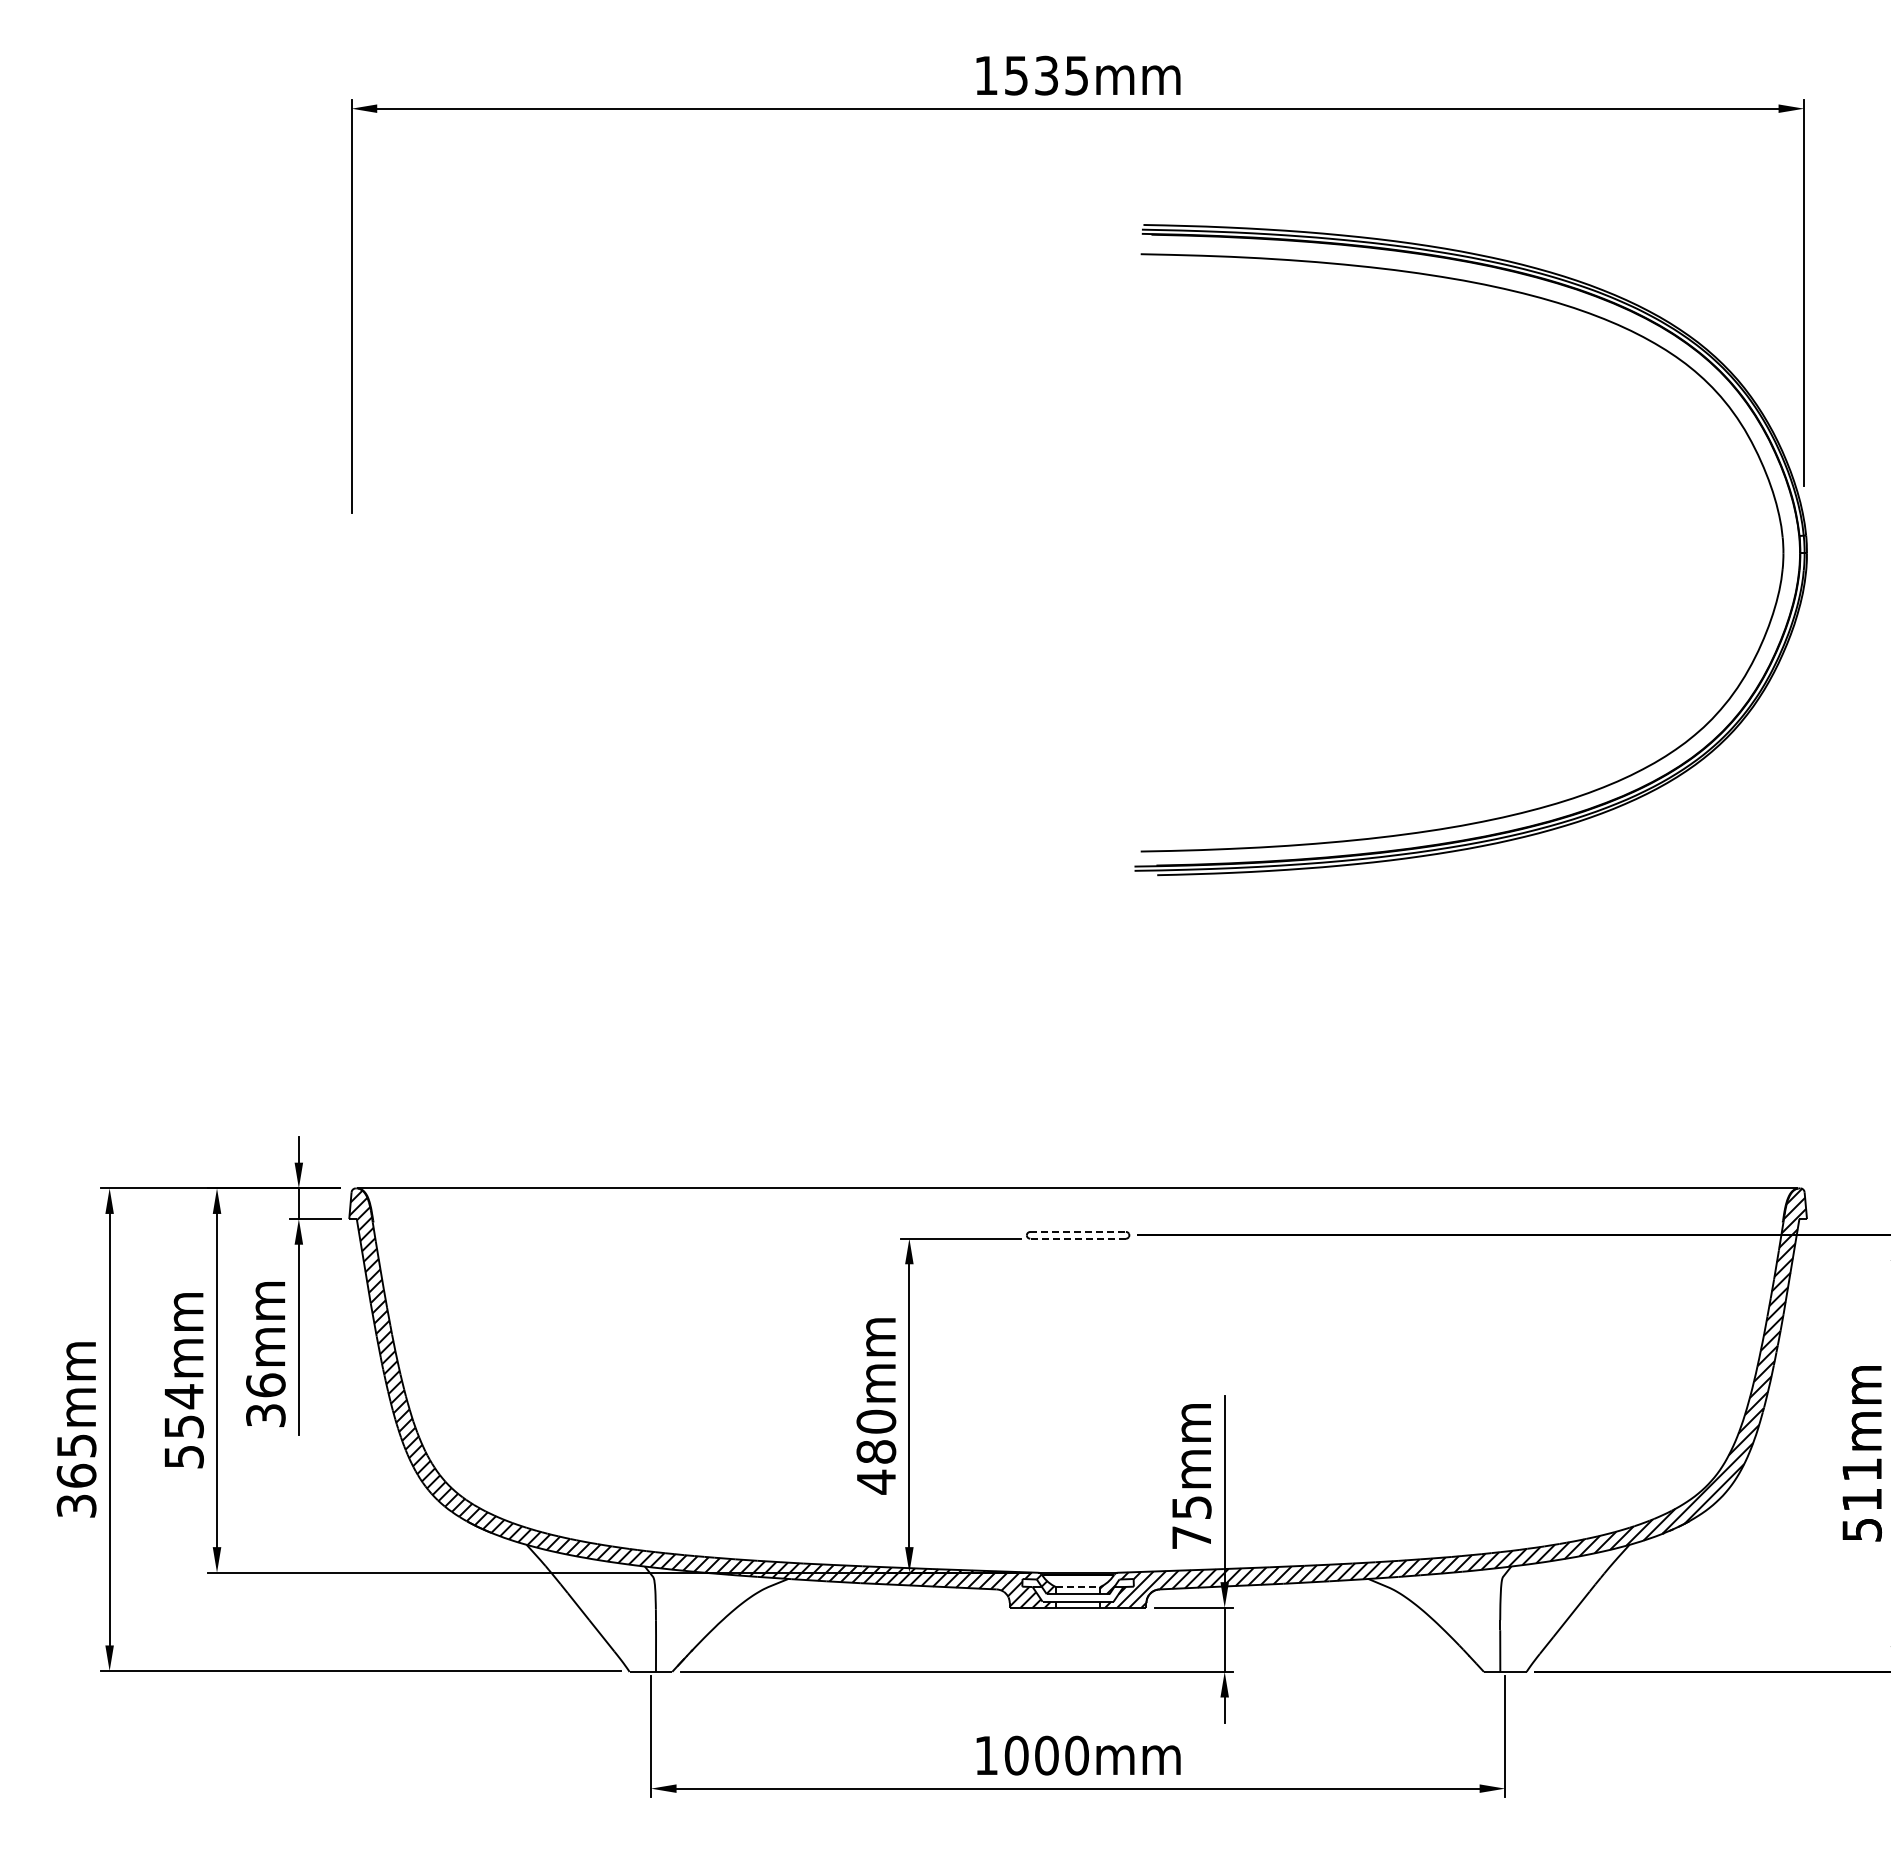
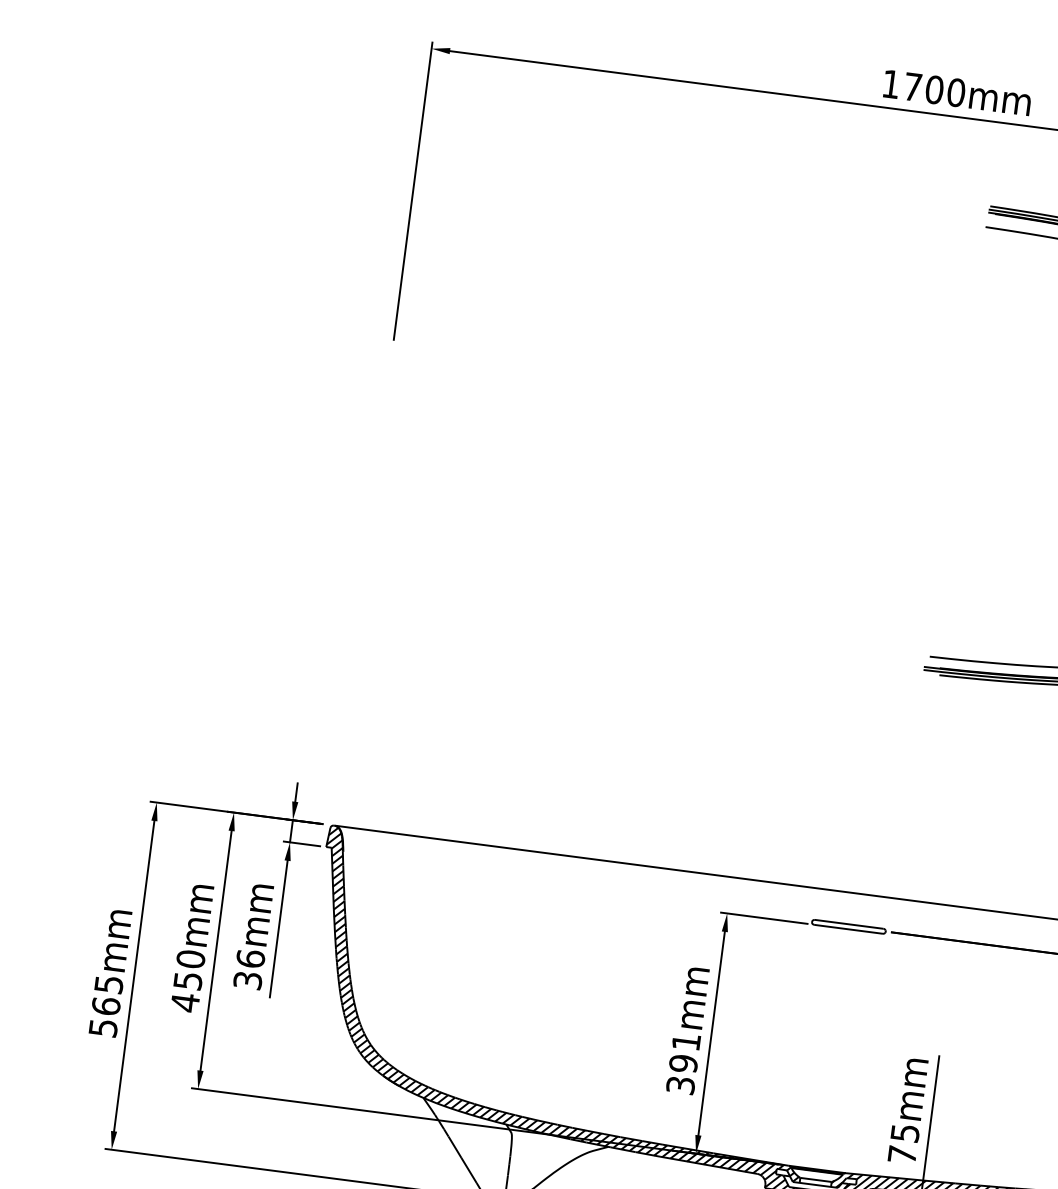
text: (1046, 75) -> (934, 89), 1535mm -> 1700mm
line: (1078, 1231) -> (849, 924), dashed -> solid
line: (1078, 1238) -> (848, 929), dashed -> solid
text: (183, 1426) -> (187, 980), 554mm -> 450mm
text: (876, 1451) -> (683, 1063), 480mm -> 391mm
text: (76, 1505) -> (103, 1027), 365mm -> 565mm
line: (1078, 1587) -> (816, 1180), dashed -> solid

